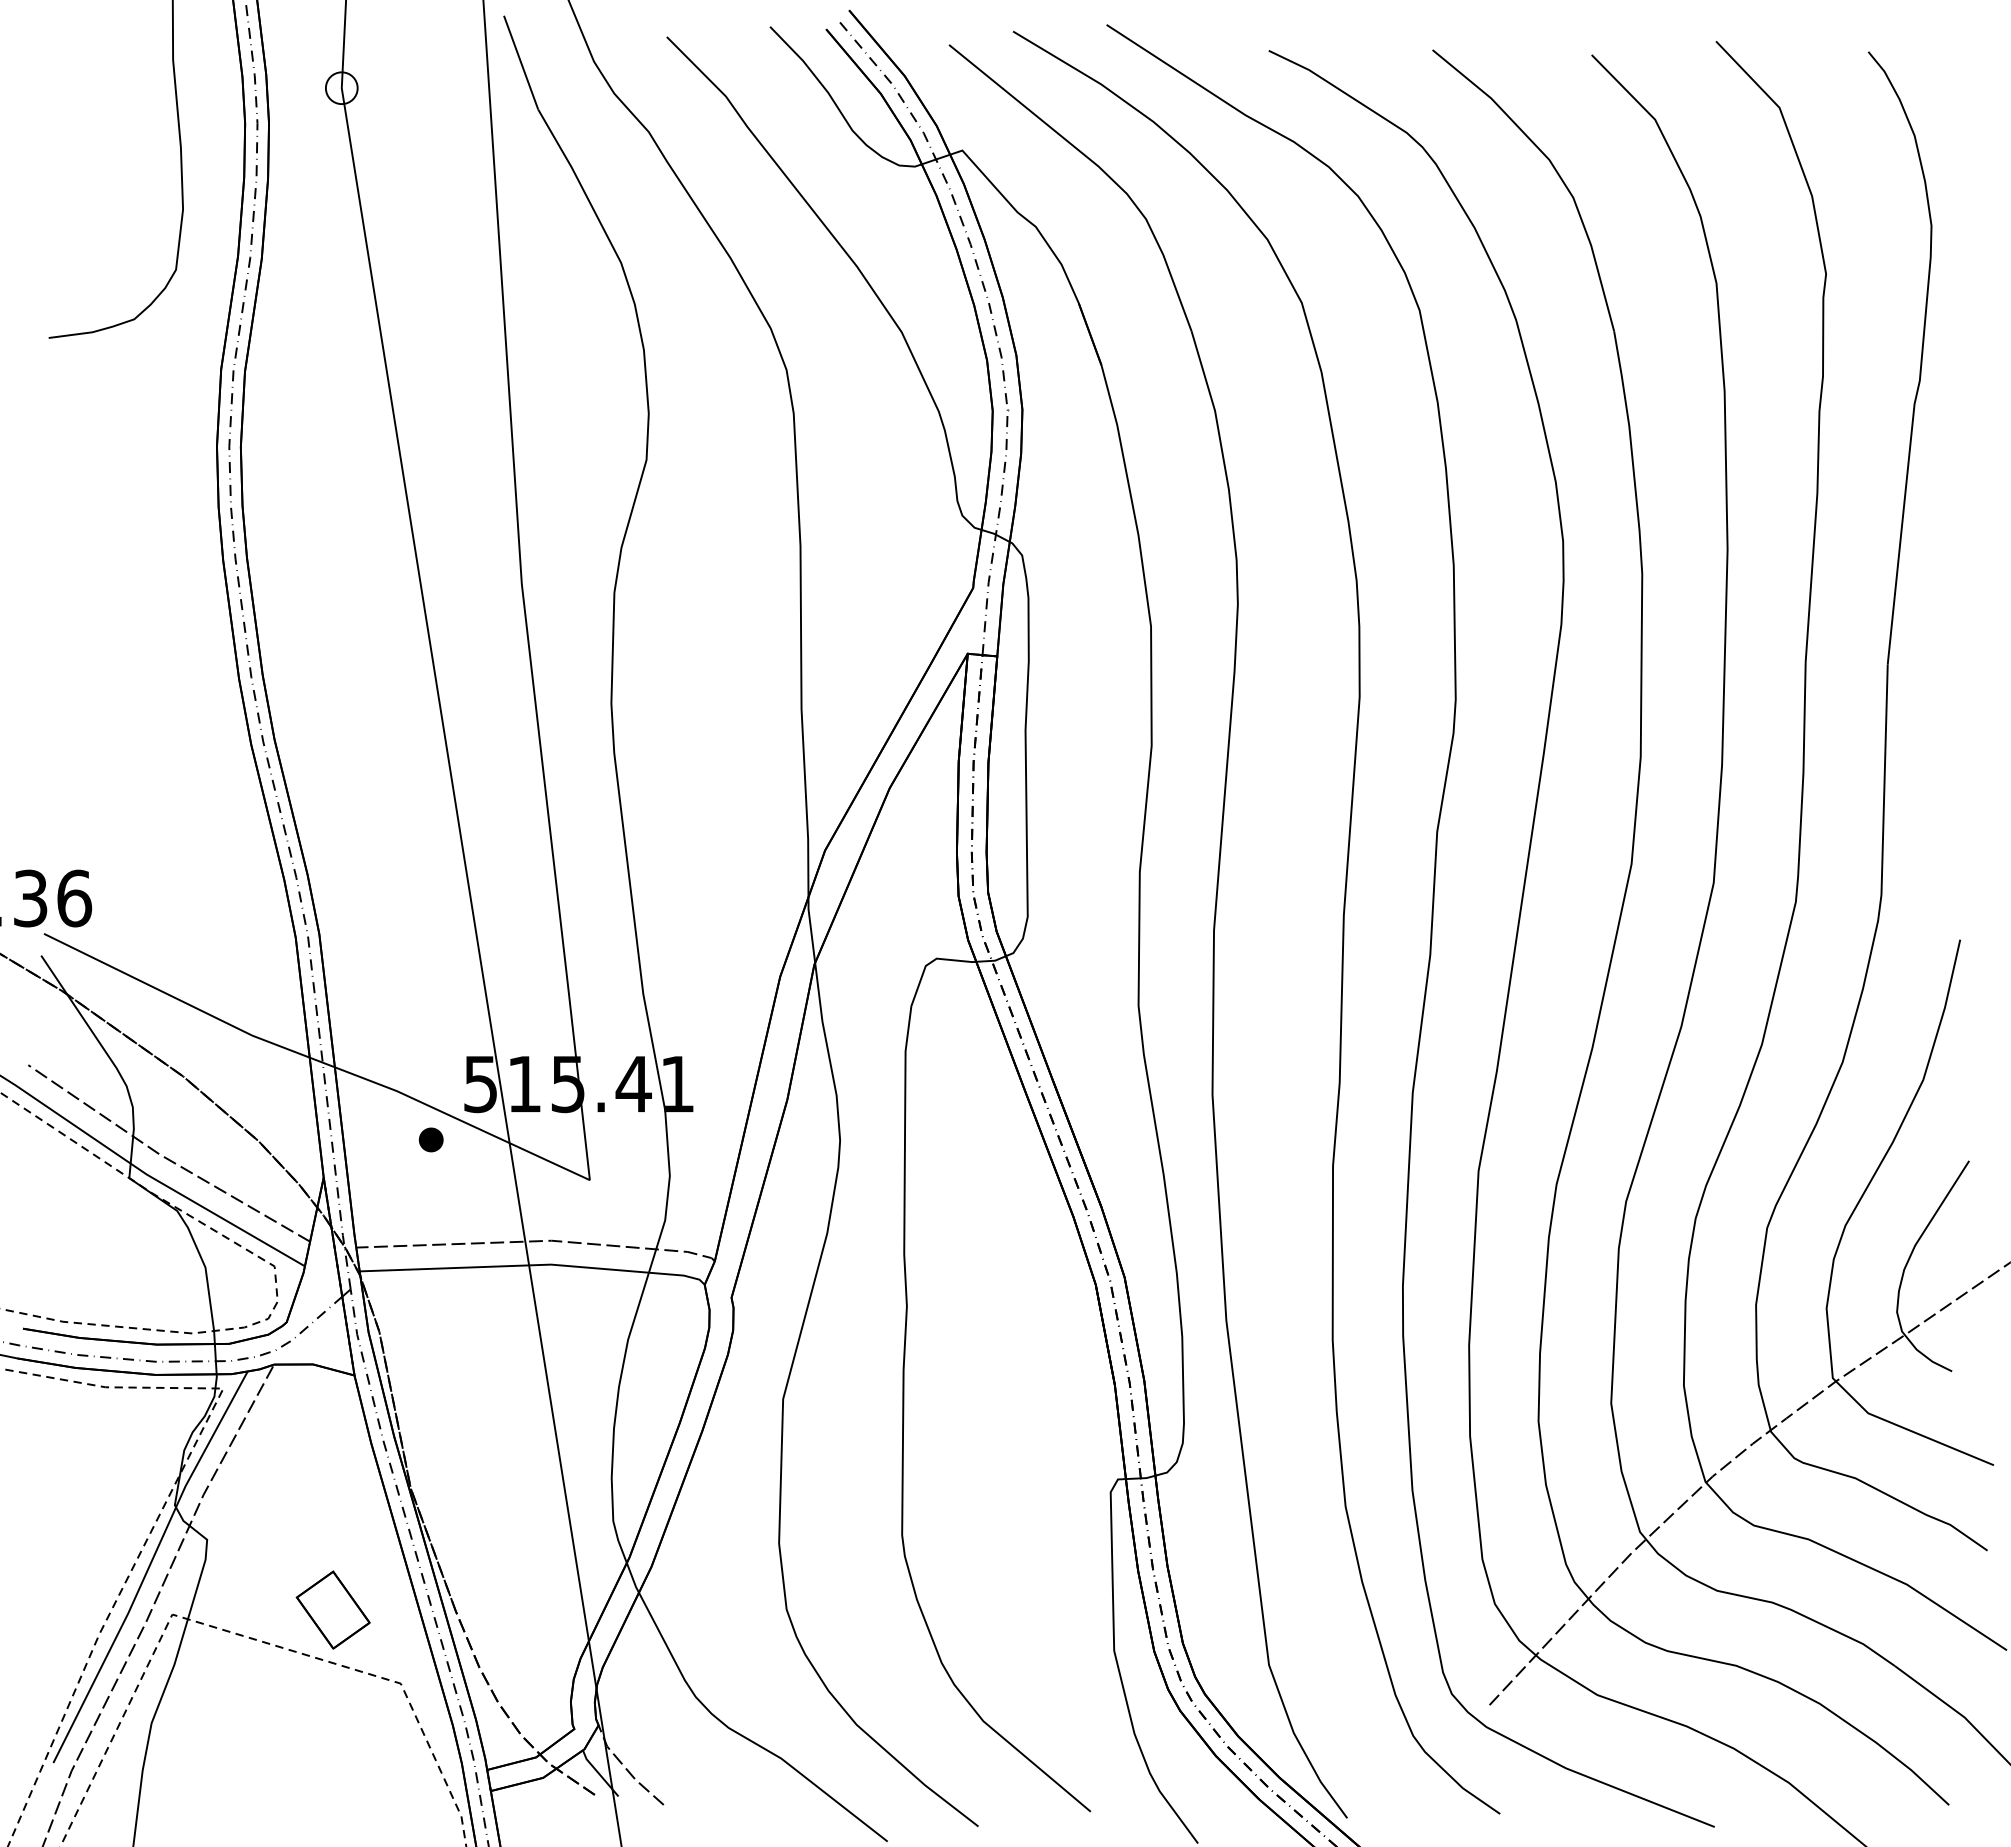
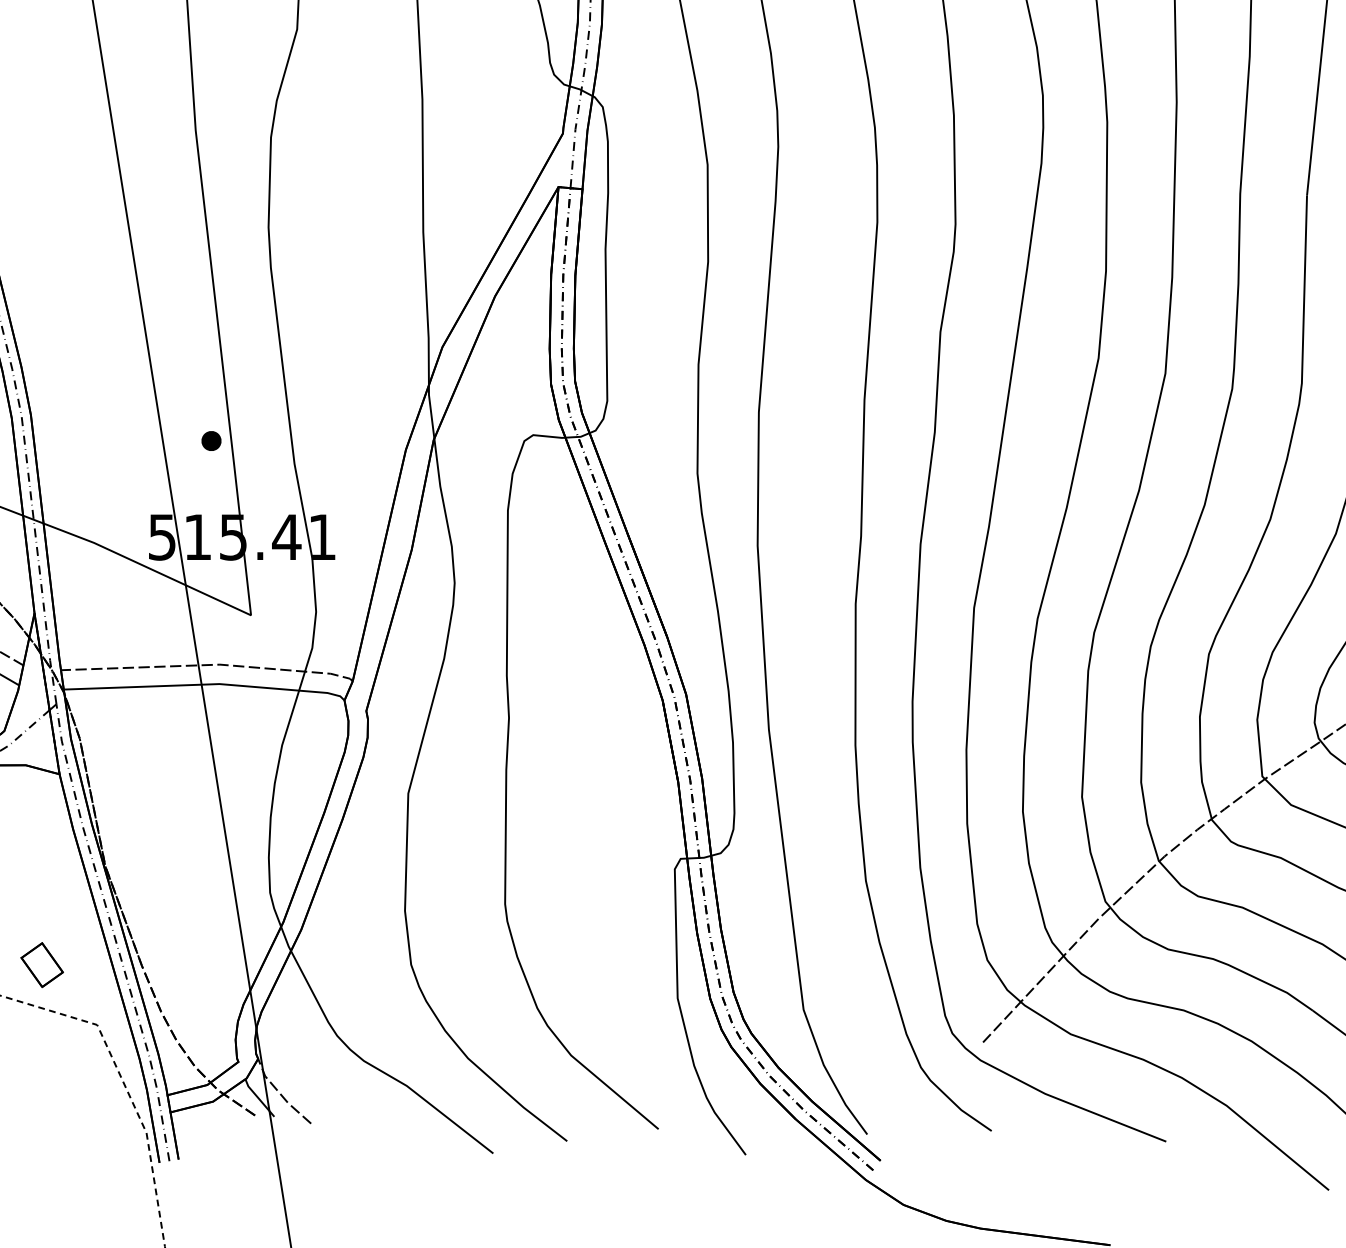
part: (430, 1139) -> (210, 440), moved
part: (332, 1609) -> (41, 964), size x0.7

